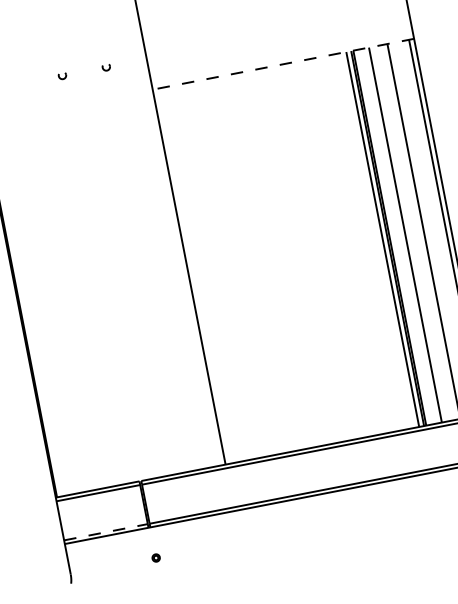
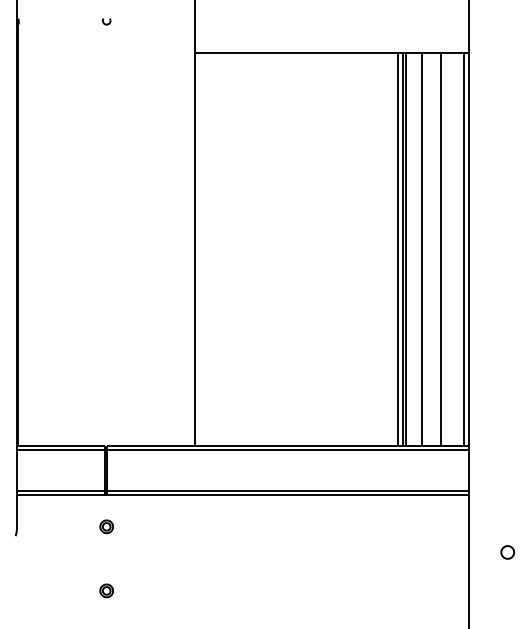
line: (282, 64) -> (331, 52), dashed -> solid
part: (106, 67) -> (152, 21), removed
line: (105, 531) -> (60, 490), dashed -> solid
part: (155, 557) -> (106, 526), size x1.67

